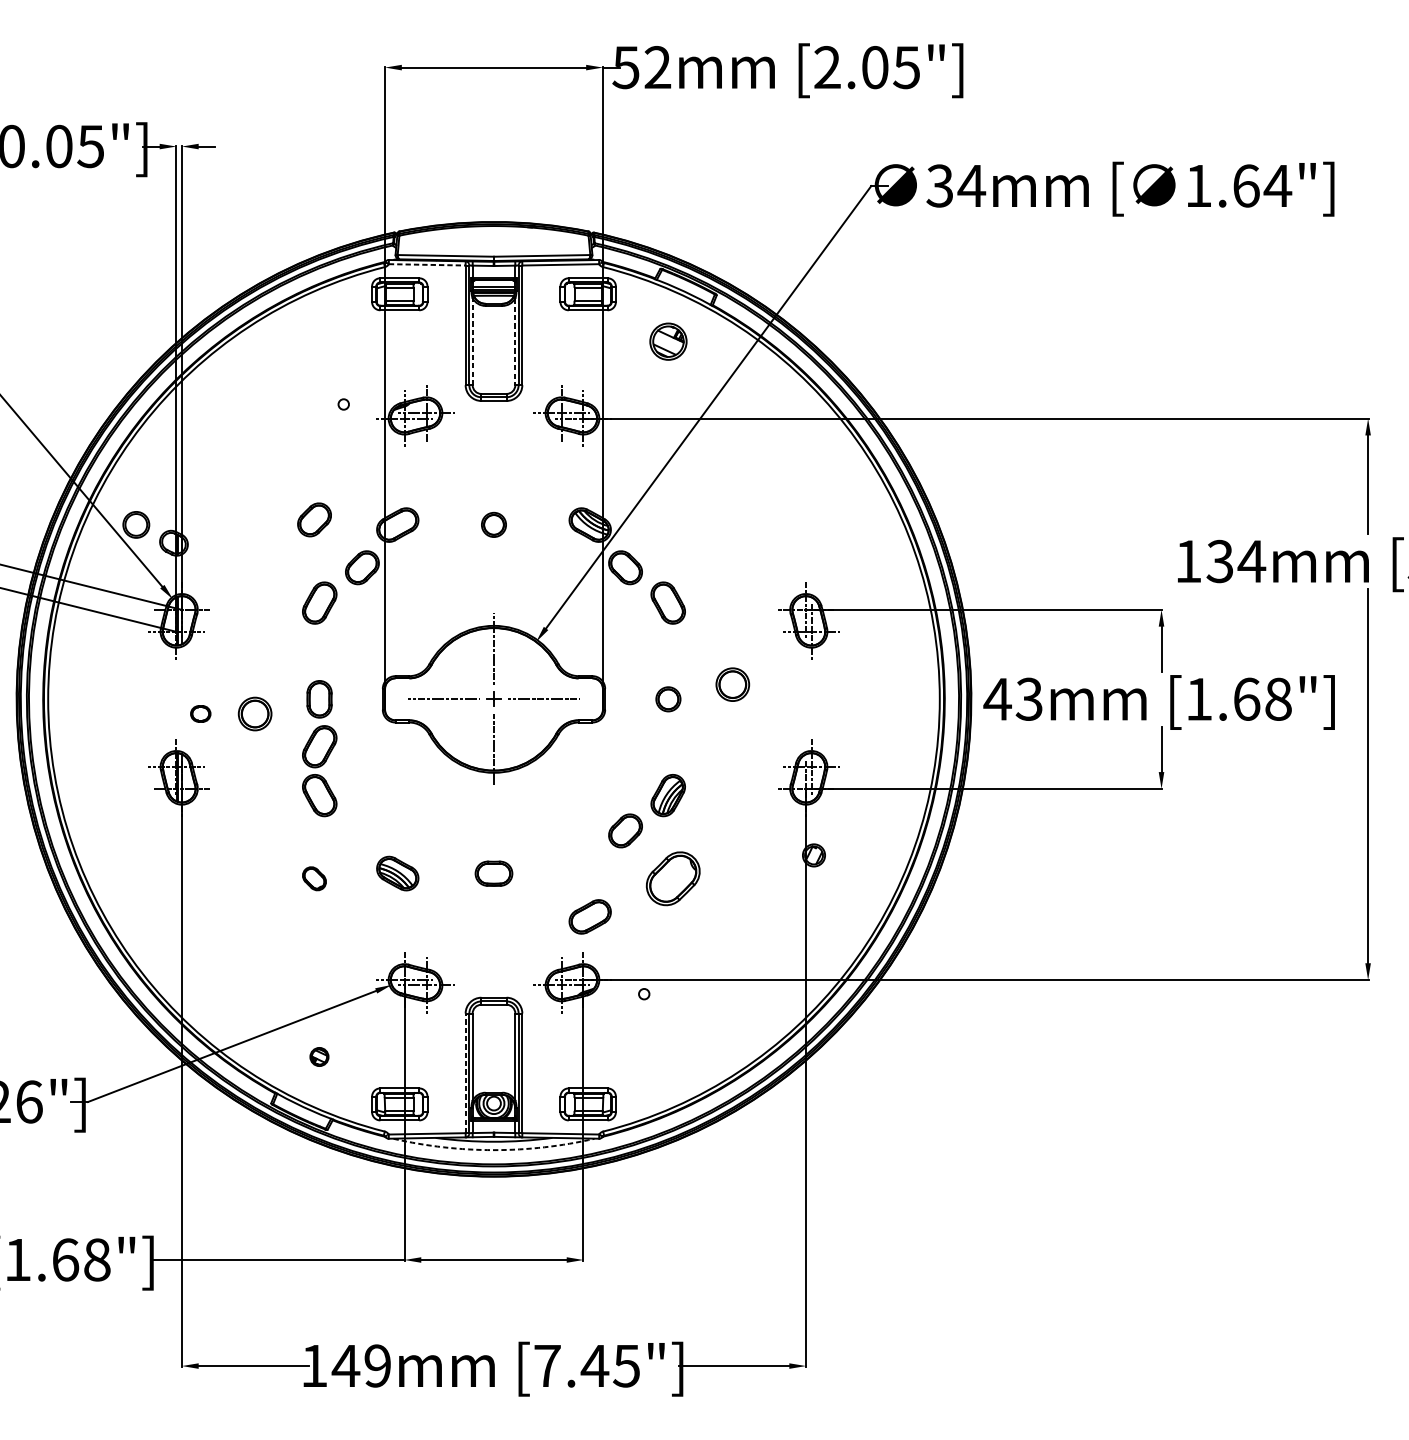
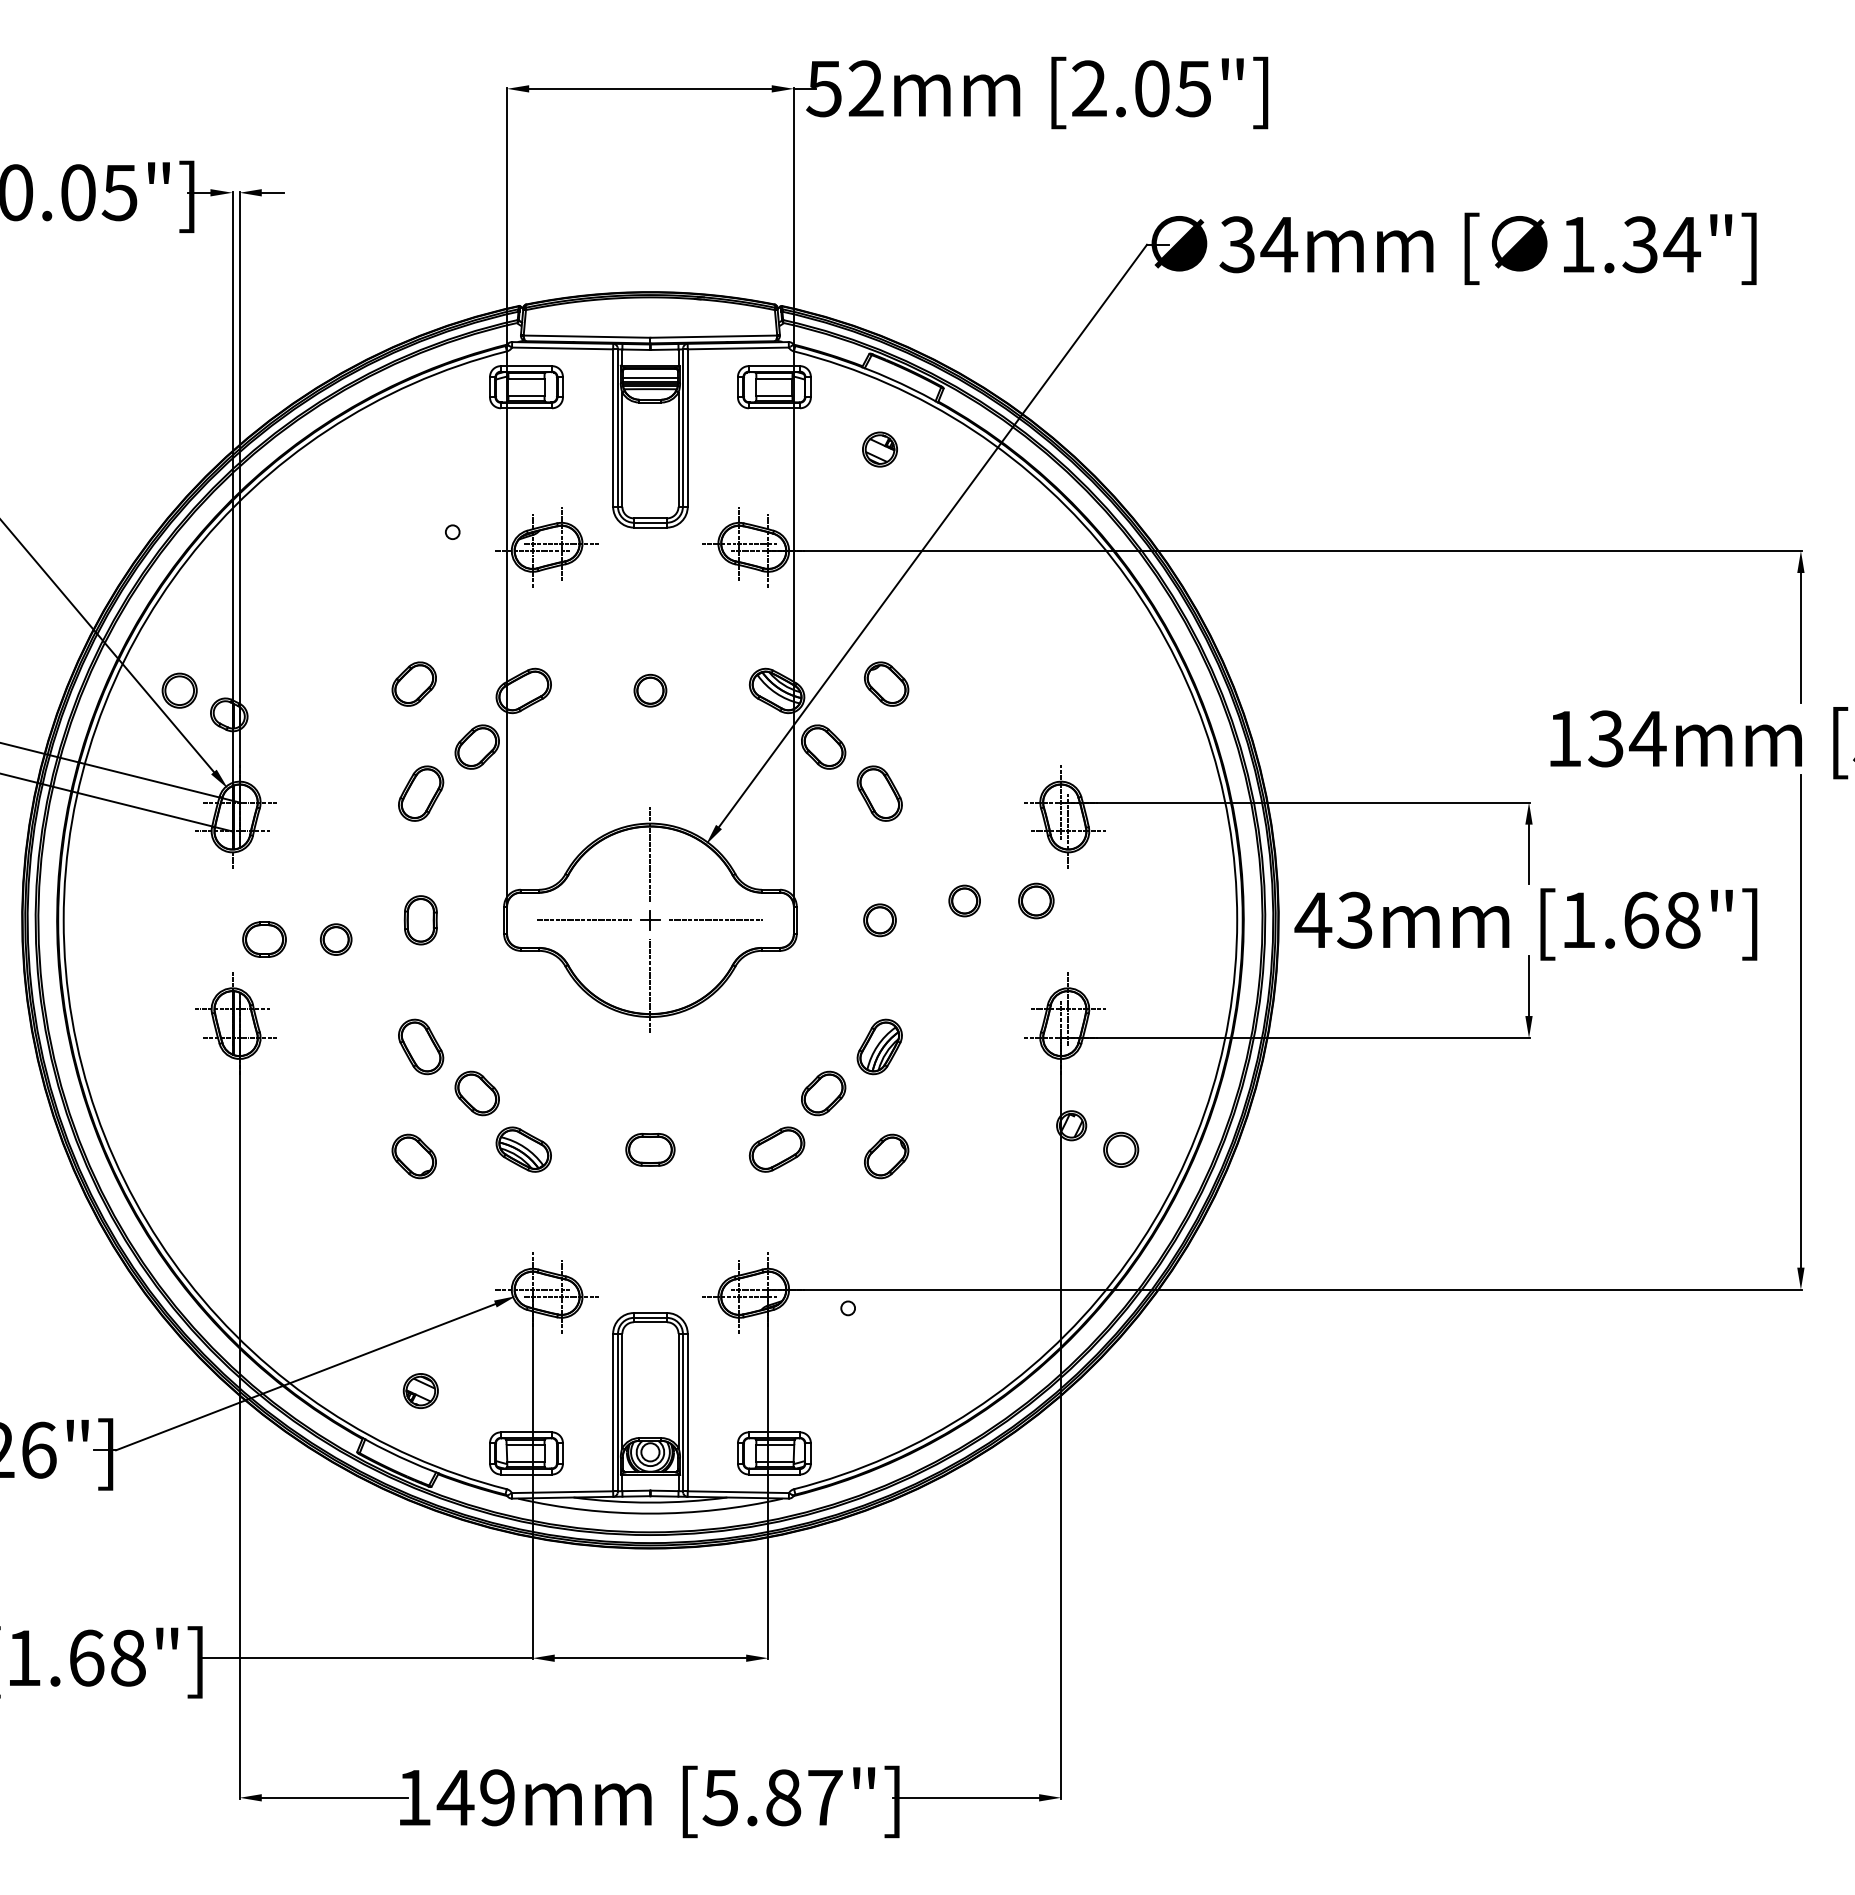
text: (1246, 185) -> (1640, 244), 1.64"] -> 1.34"]
line: (427, 264) -> (562, 348), dashed -> solid
line: (472, 341) -> (622, 449), dashed -> solid
part: (668, 341) -> (879, 449), size x0.71
line: (515, 342) -> (678, 450), dashed -> solid
part: (673, 519) -> (886, 683), added
part: (732, 684) -> (964, 900), size x0.71
part: (787, 684) -> (1036, 900), added
part: (200, 713) -> (264, 939), size x1.67
part: (255, 713) -> (336, 939), size x0.71
part: (320, 746) -> (421, 982), removed
part: (361, 830) -> (476, 1093), added
part: (851, 873) -> (1121, 1149), added
part: (313, 878) -> (413, 1156), size x1.43
part: (673, 878) -> (886, 1156), size x0.62
part: (589, 916) -> (776, 1149), moved
part: (319, 1056) -> (420, 1390), size x1.43
line: (465, 1073) -> (613, 1412), dashed -> solid
arc: (494, 1150) -> (650, 1513), dashed -> solid
text: (586, 1365) -> (772, 1797), [7.45"] -> [5.87"]

